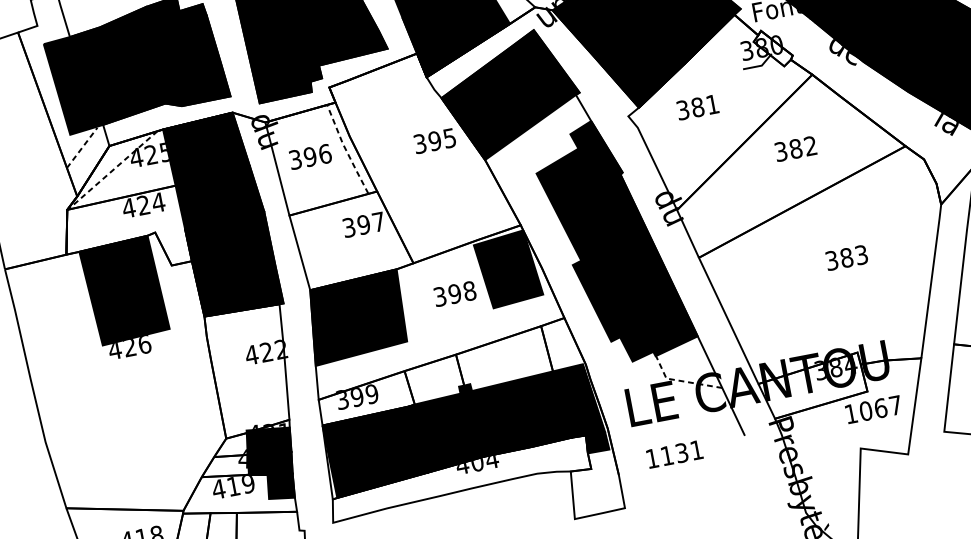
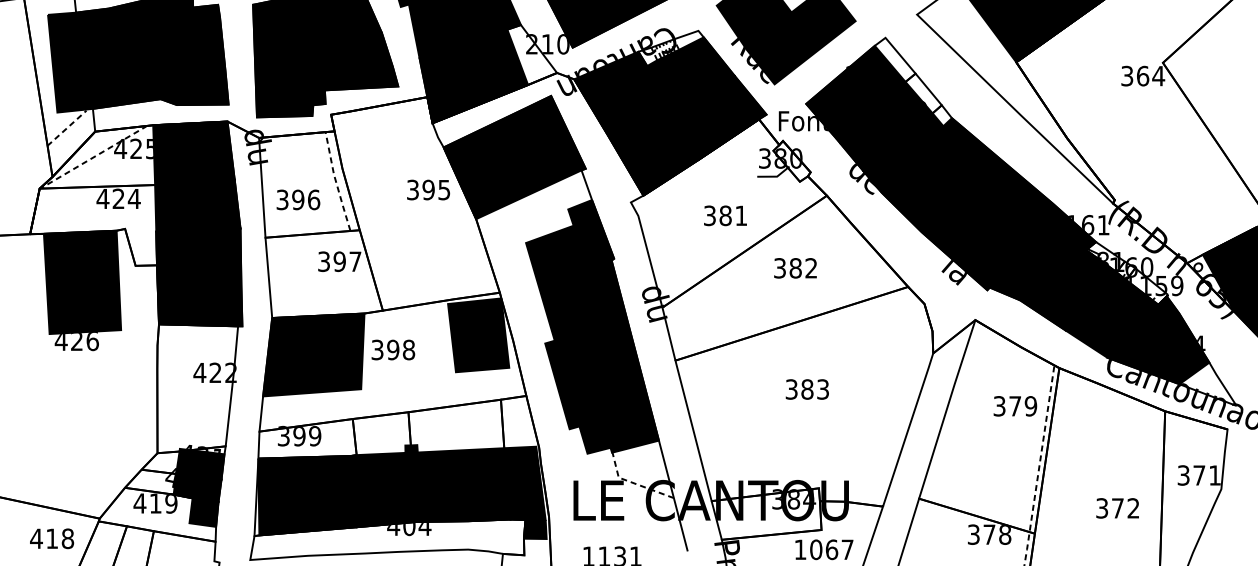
text: (697, 107) -> (725, 215), moved
text: (310, 156) -> (298, 199), moved
text: (845, 258) -> (806, 389), moved
text: (455, 293) -> (393, 349), moved

